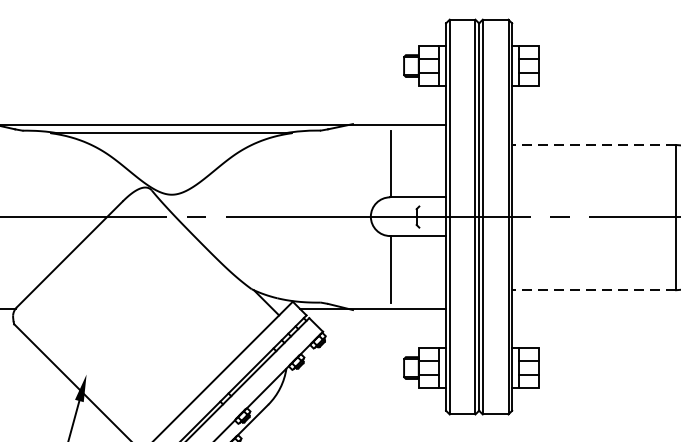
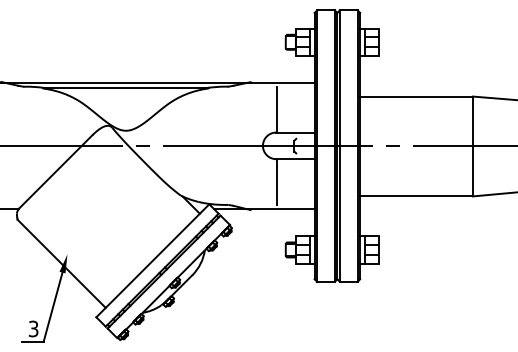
line: (594, 144) -> (416, 96), dashed -> solid
line: (594, 290) -> (416, 196), dashed -> solid

